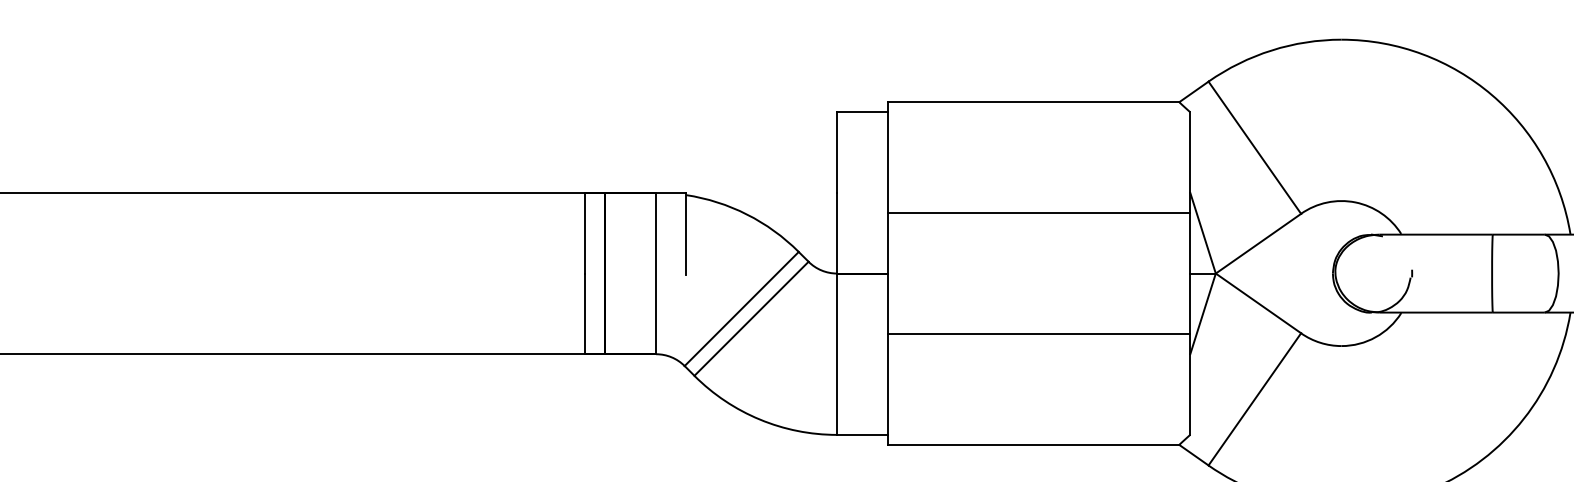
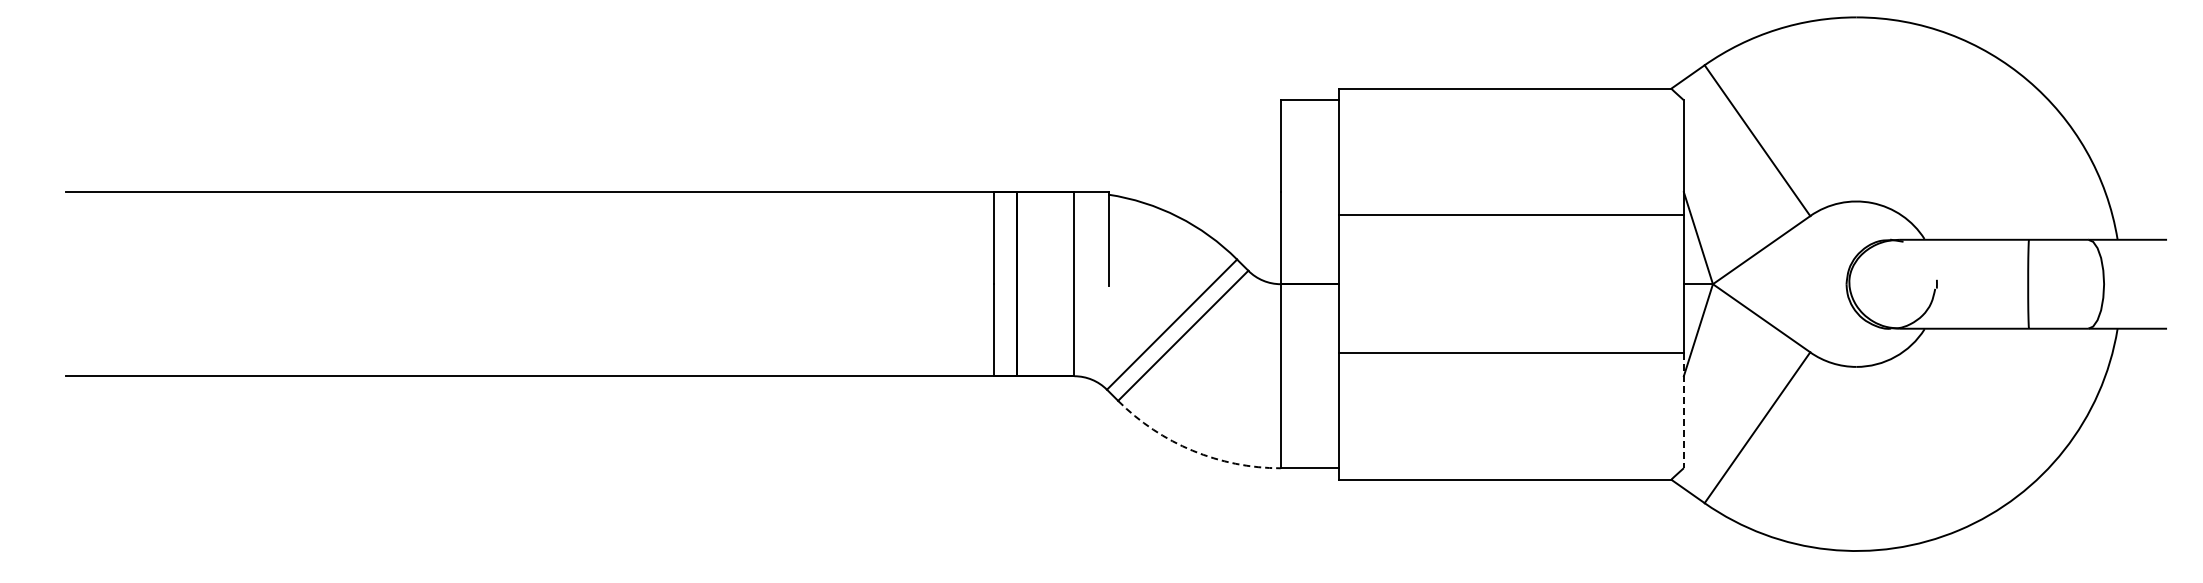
line: (1189, 385) -> (1683, 411), solid -> dashed
arc: (759, 419) -> (1192, 450), solid -> dashed

